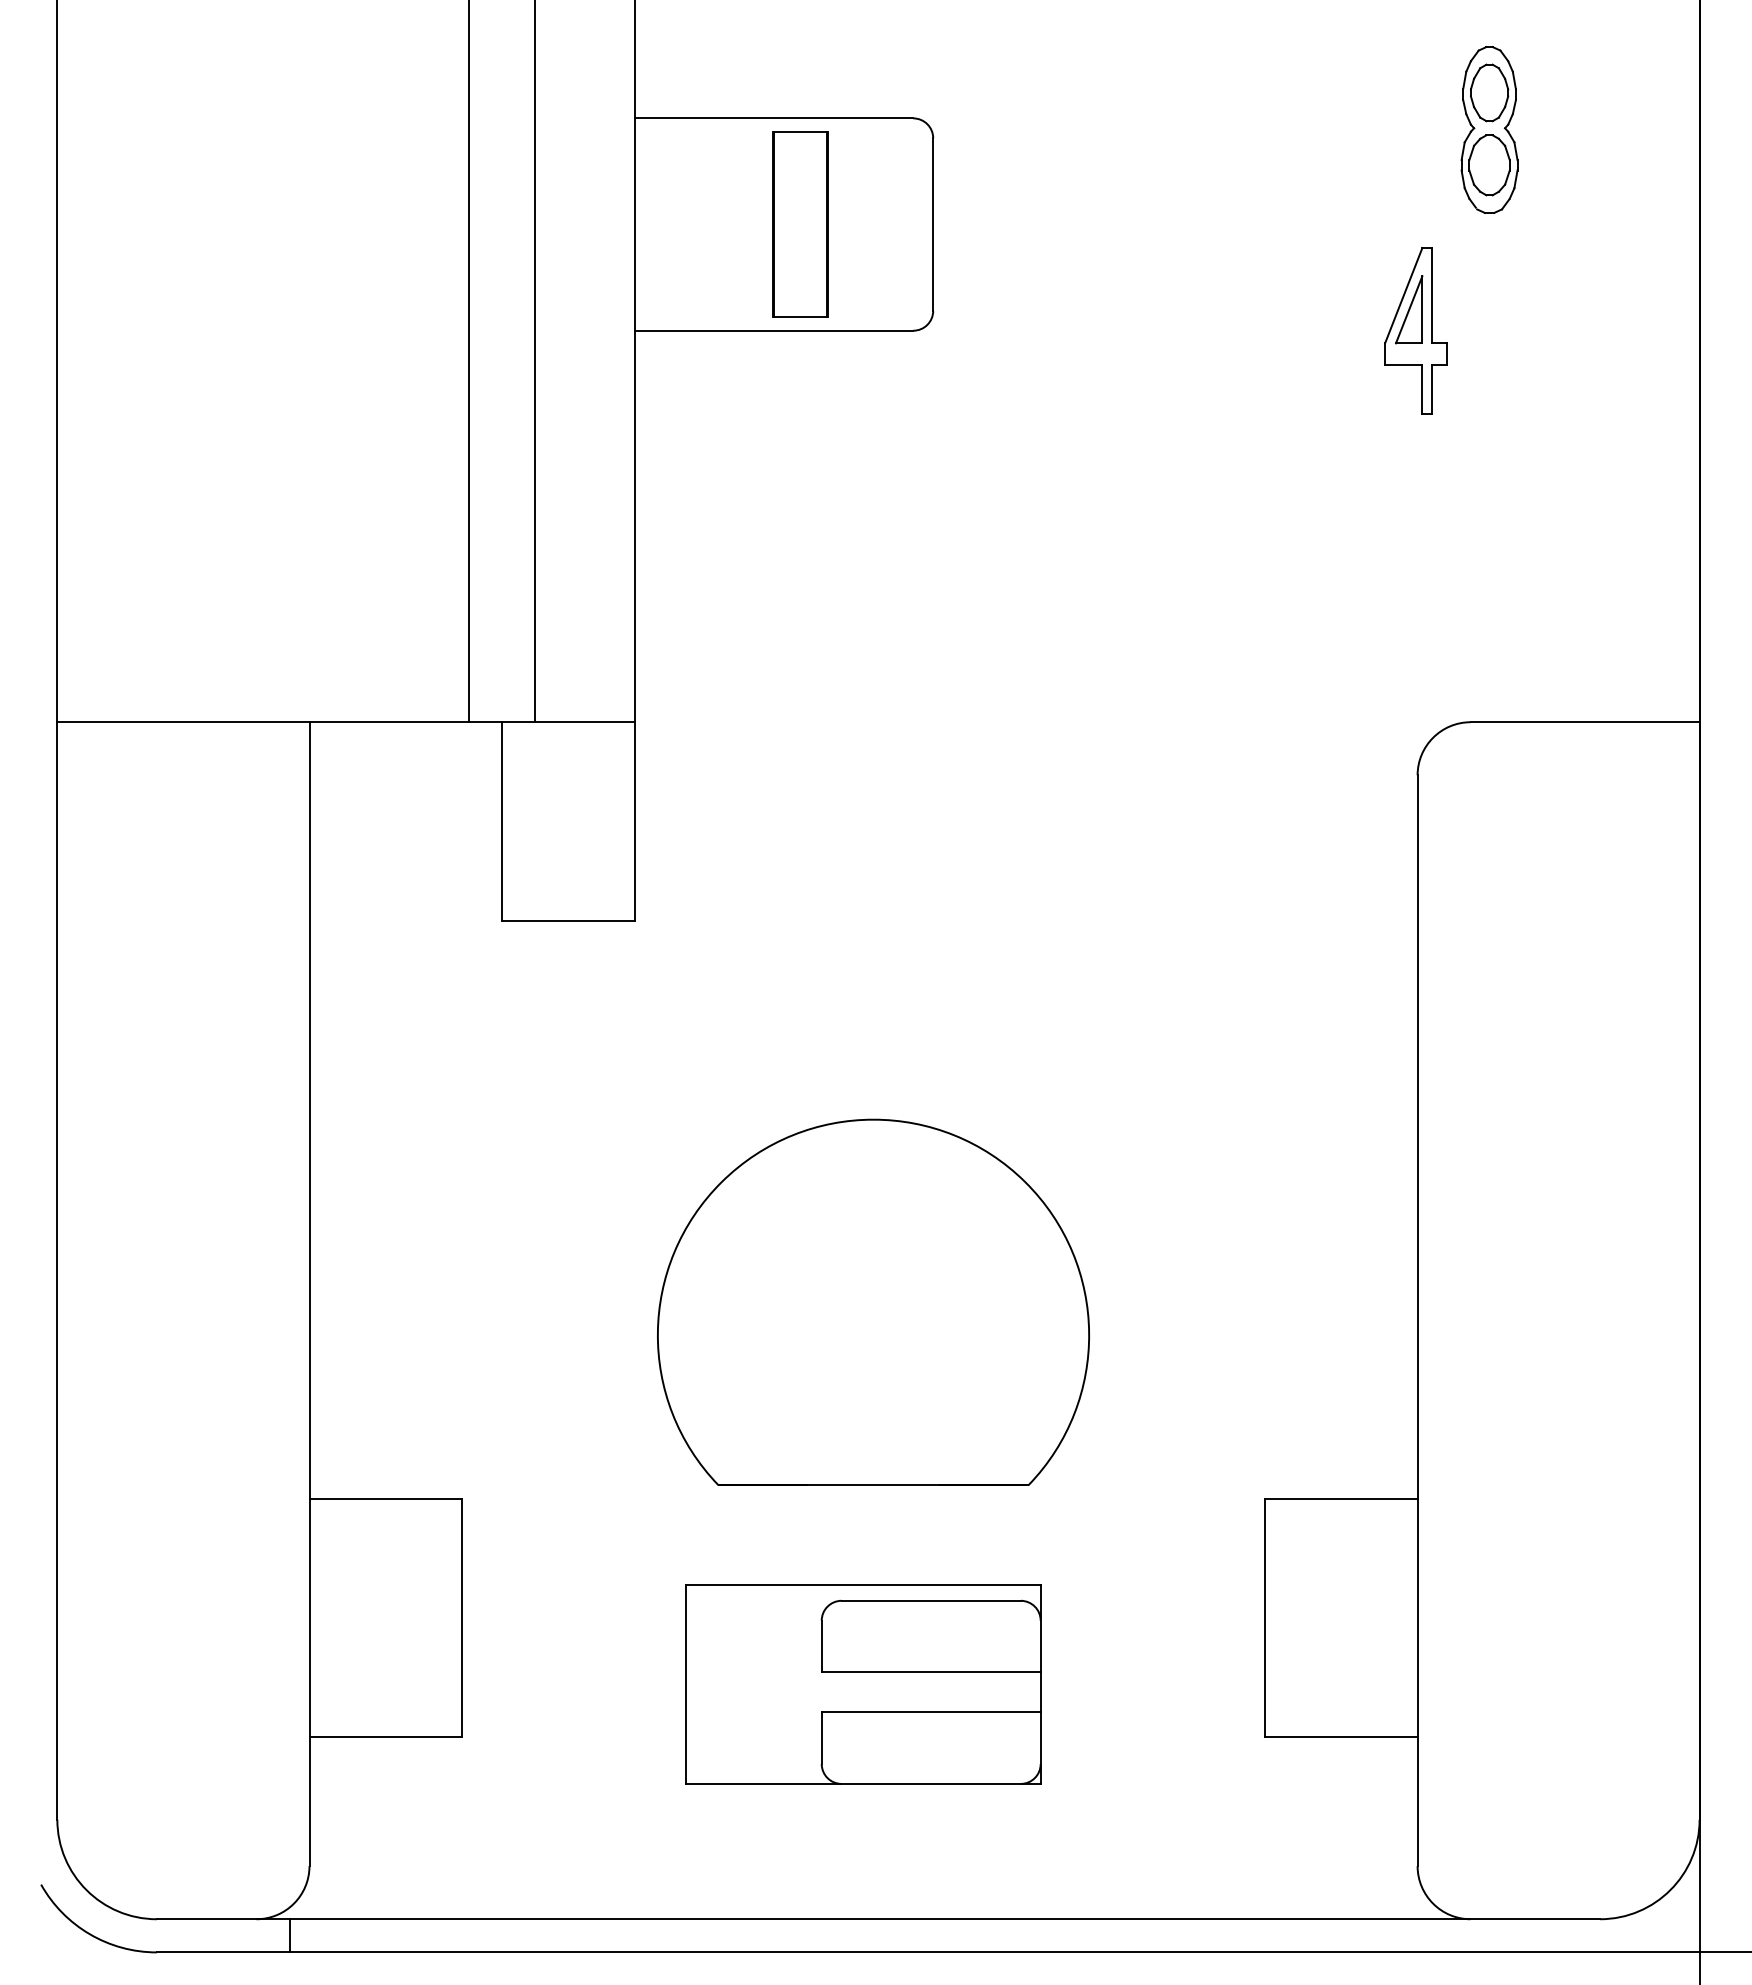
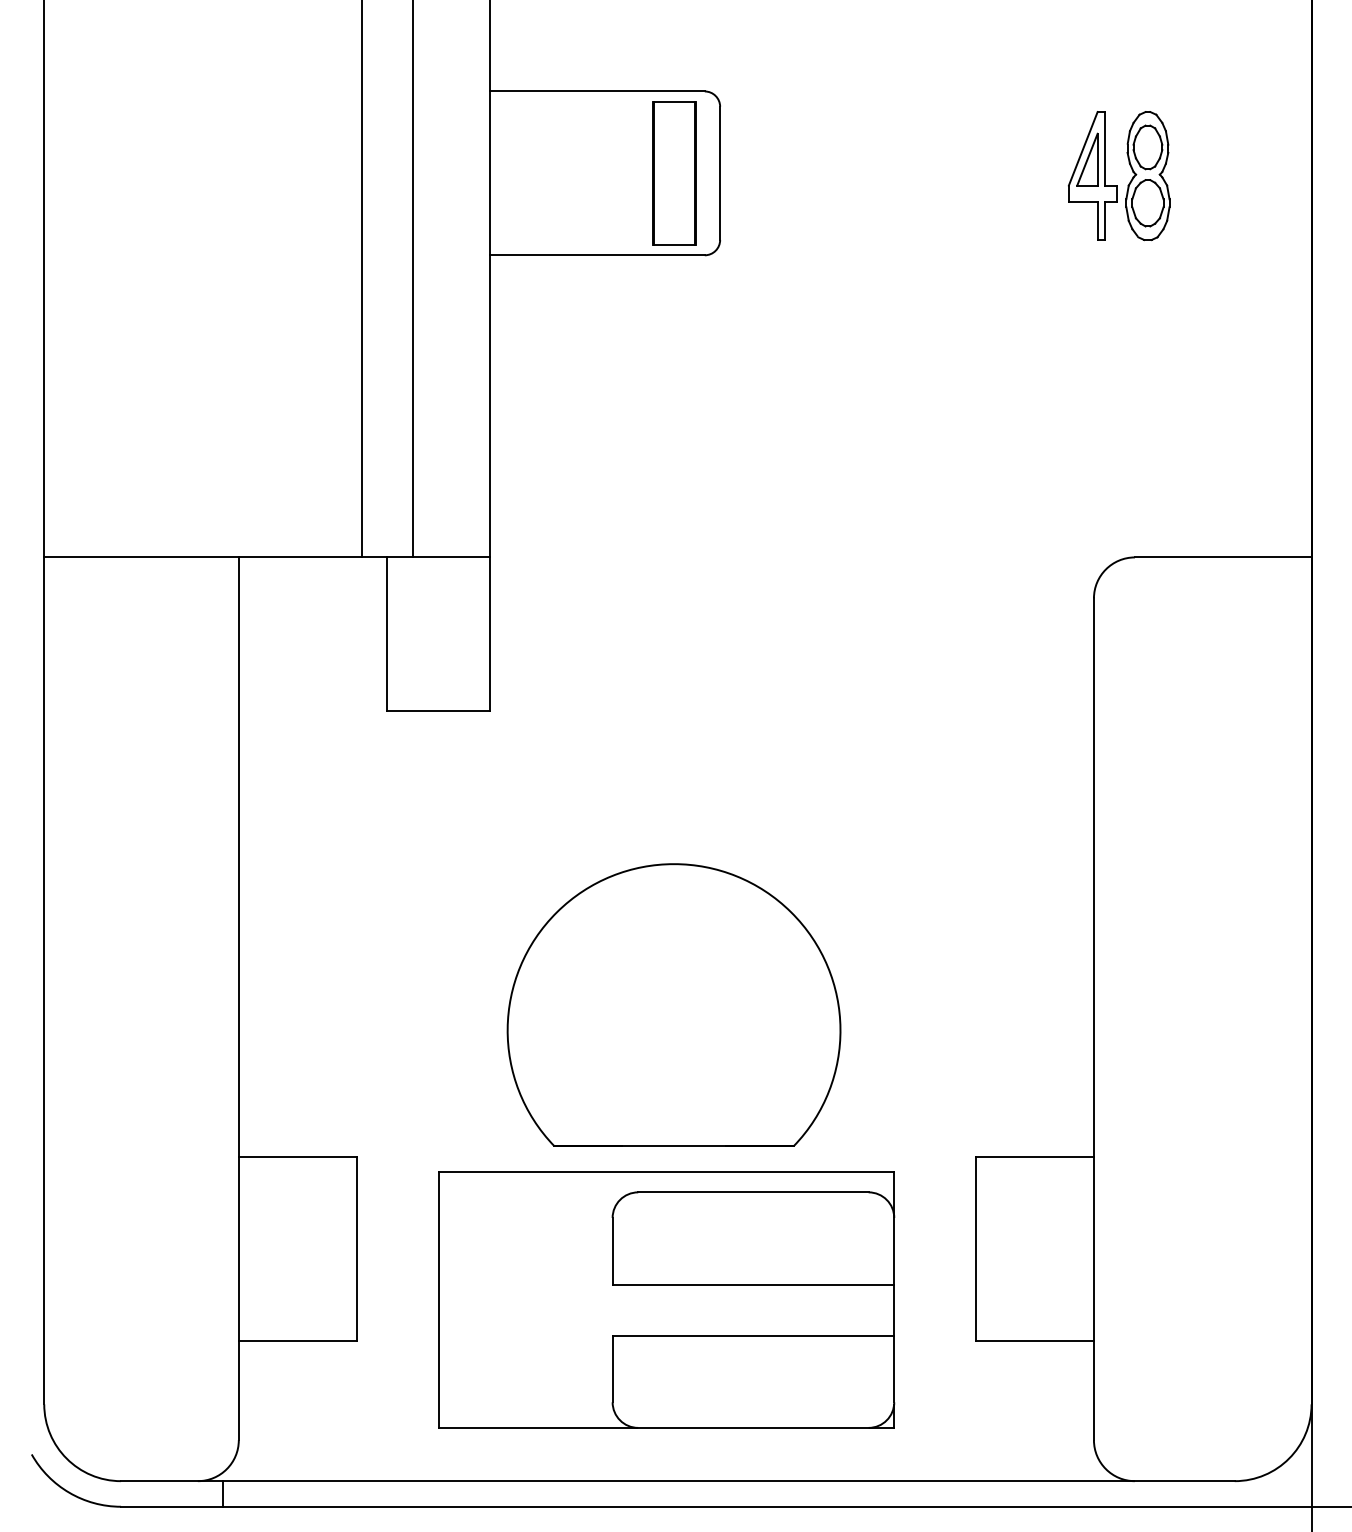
part: (1489, 129) -> (1147, 175), moved
part: (800, 224) -> (674, 173), moved
part: (1415, 330) -> (1092, 175), moved
part: (863, 1684) -> (666, 1300), size x1.67

